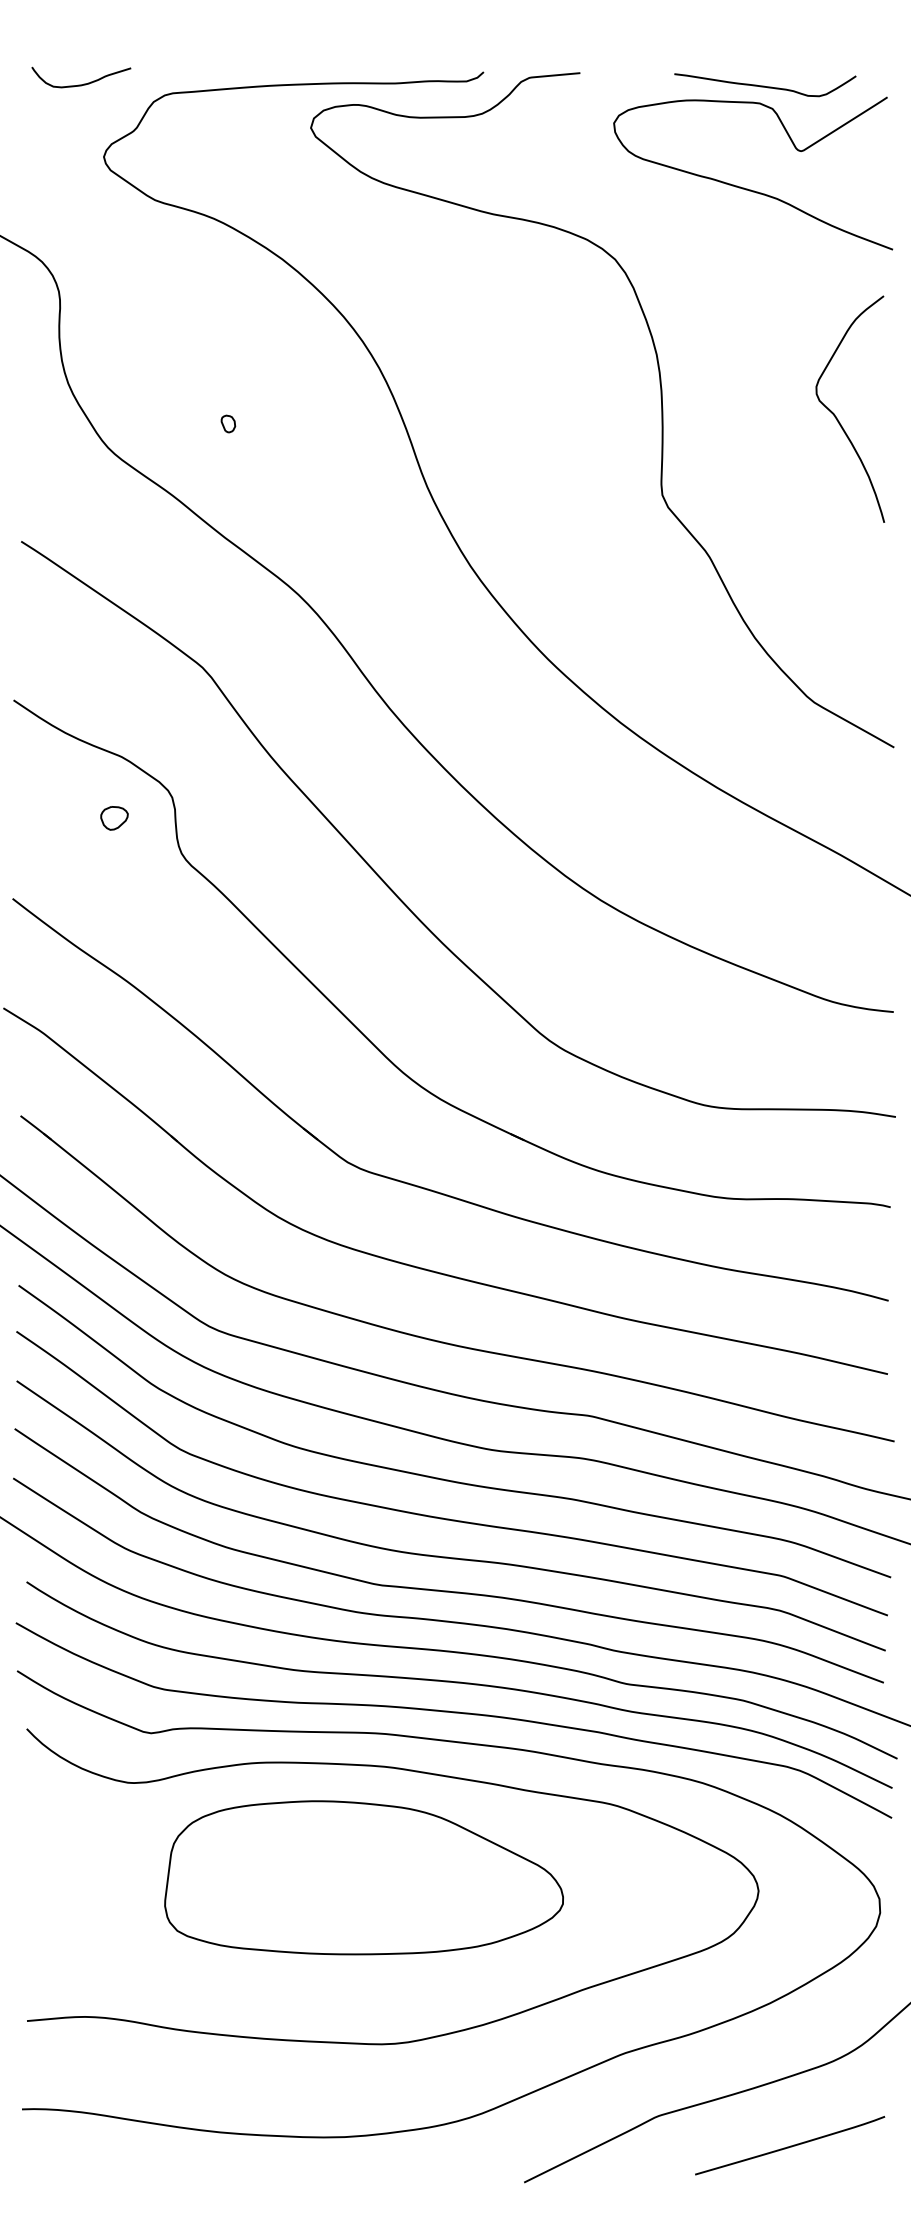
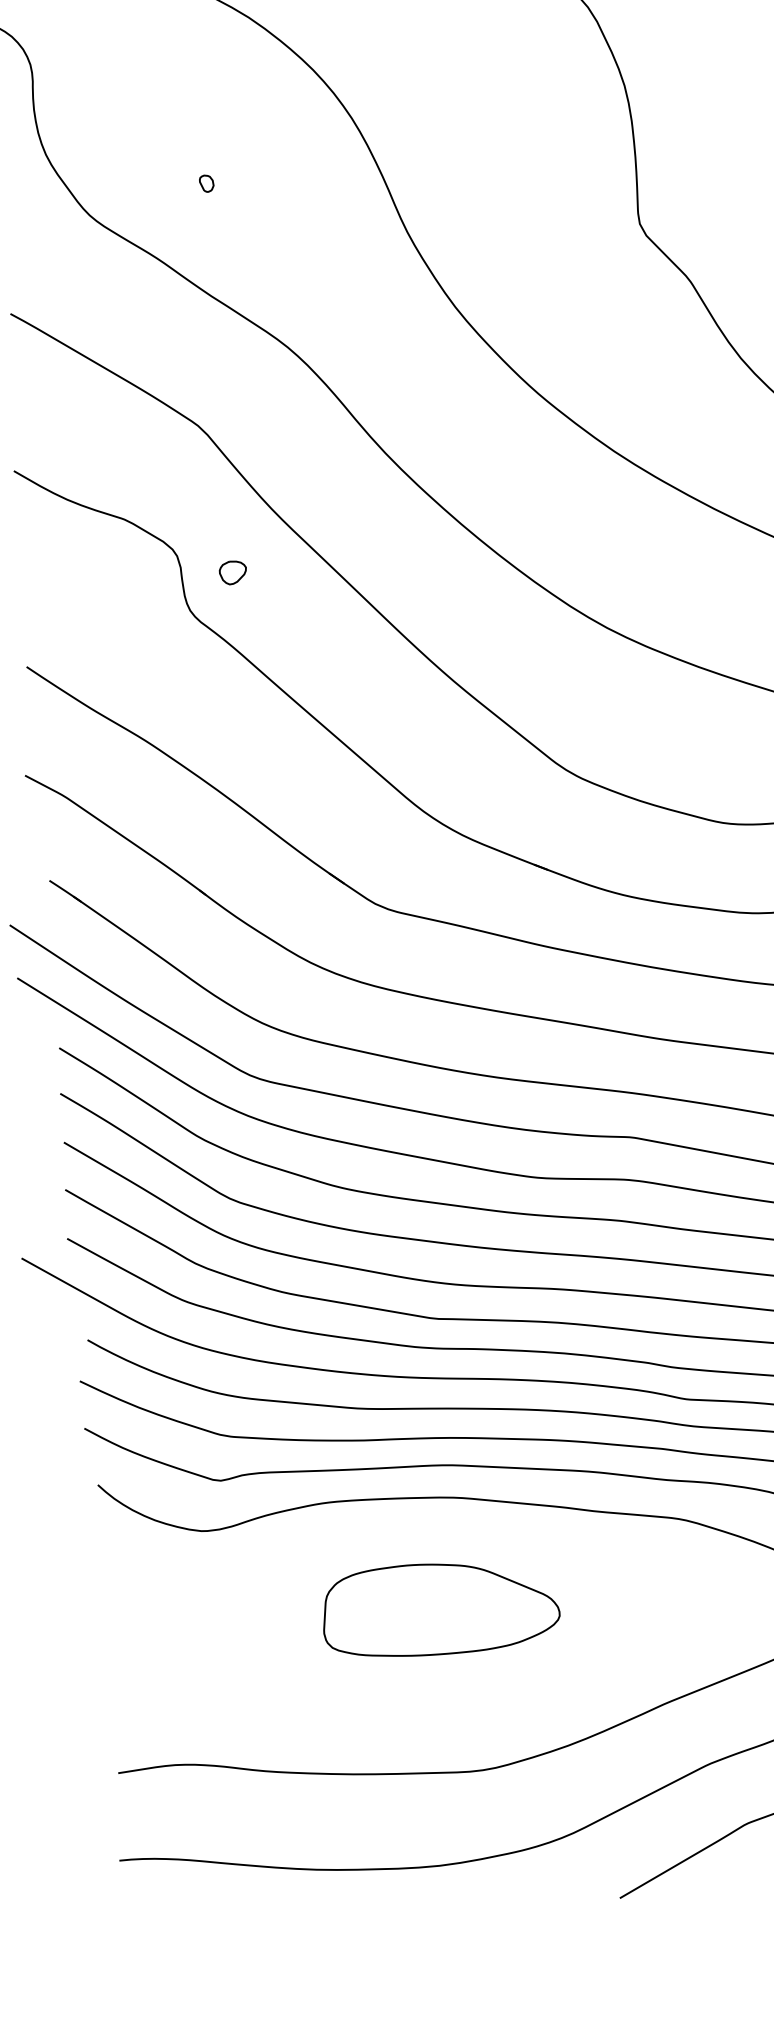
part: (114, 818) -> (233, 572), moved
part: (363, 1877) -> (440, 1608), size x0.6

